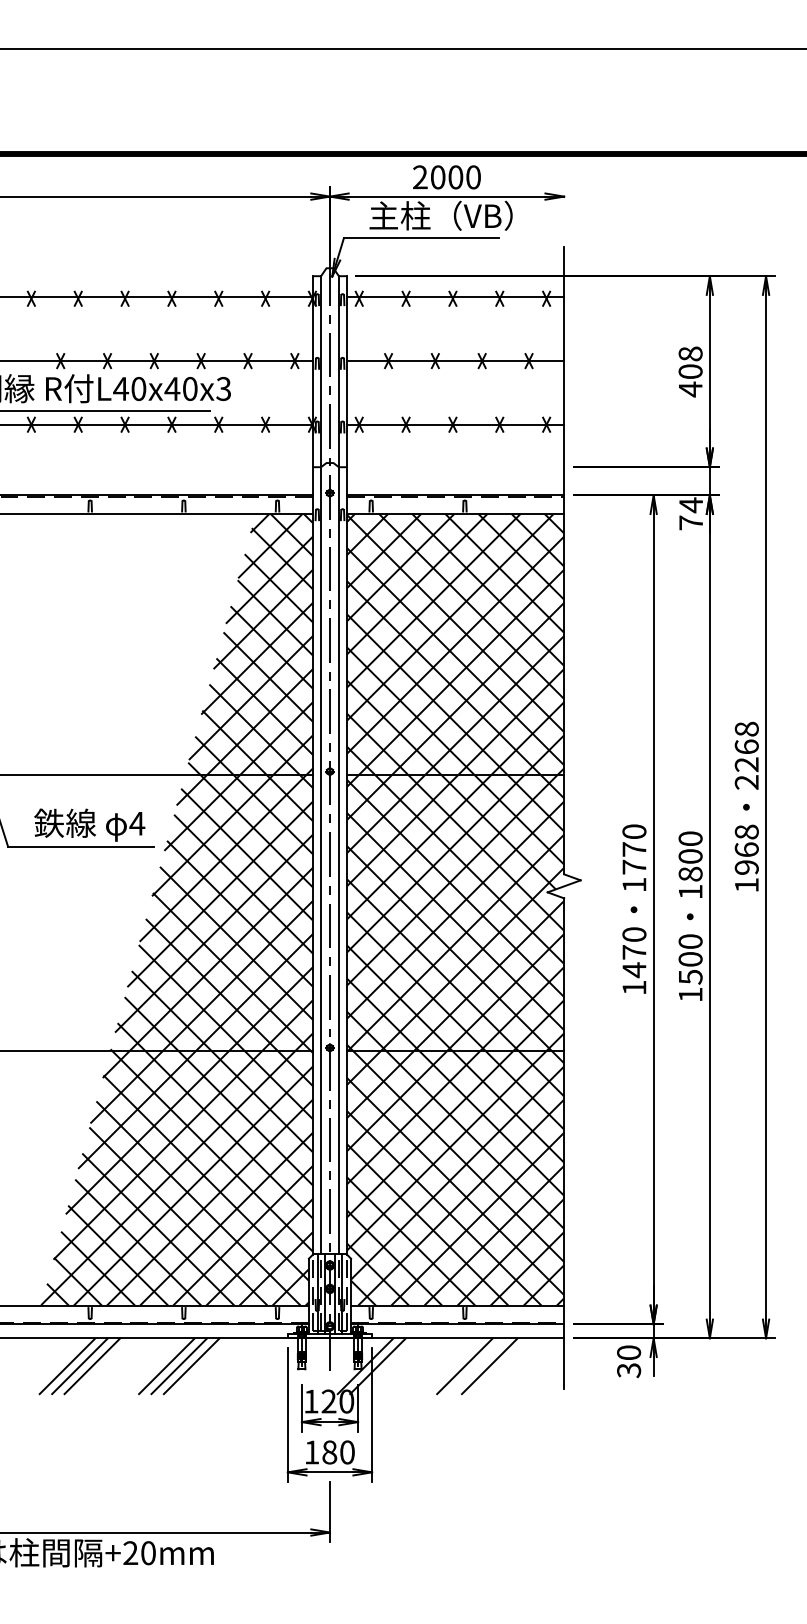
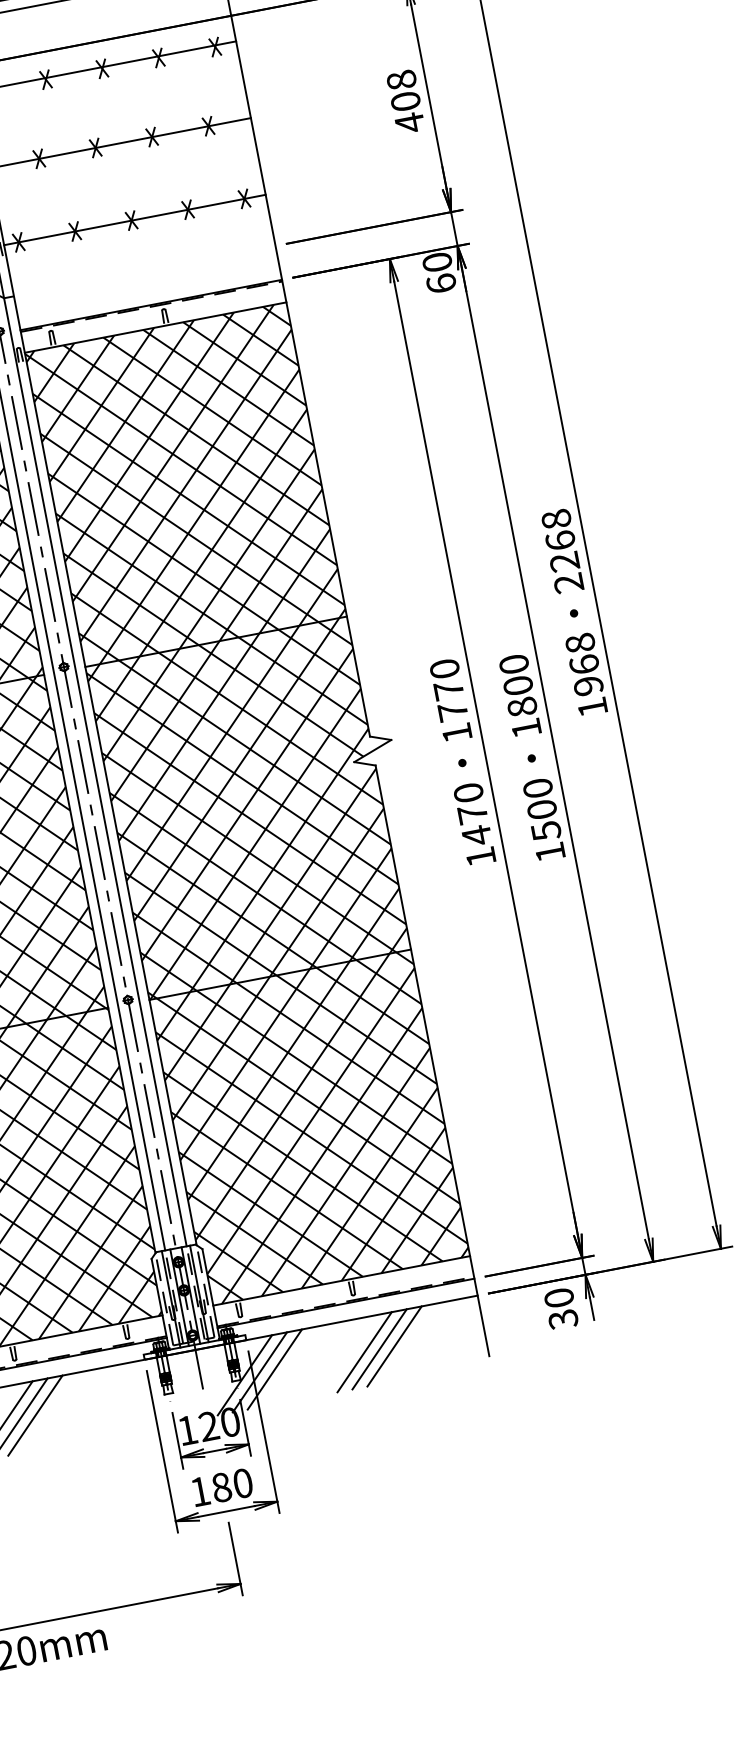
text: (691, 513) -> (439, 272), 74 -> 60
line: (390, 1366) -> (274, 1369), added
line: (477, 1366) -> (379, 1349), added

